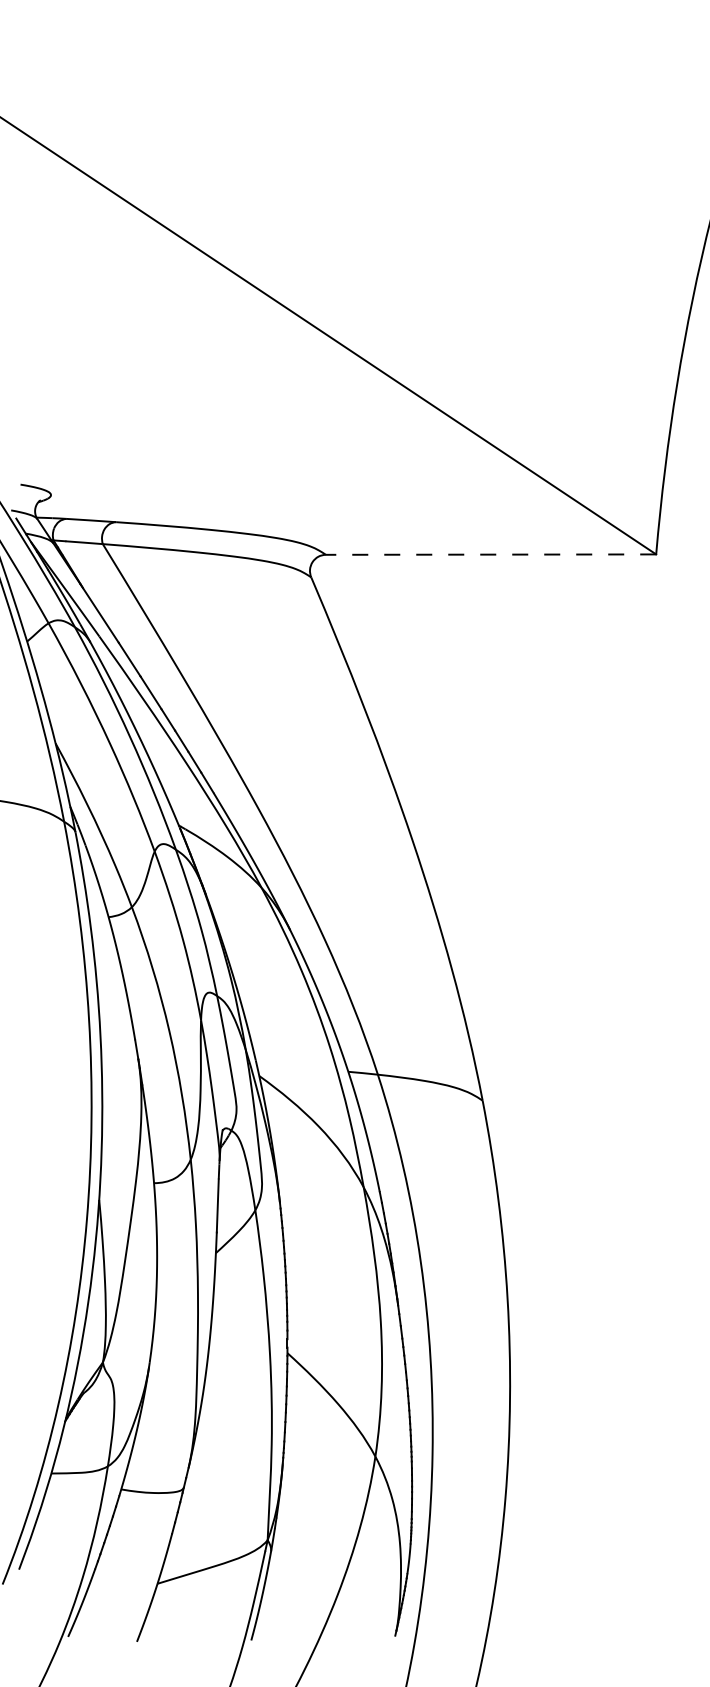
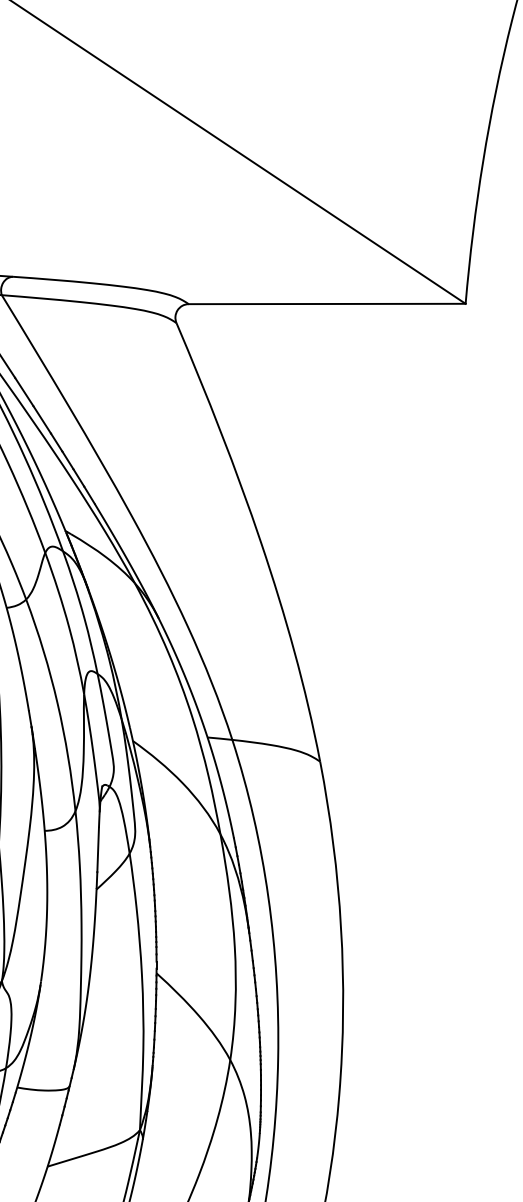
line: (490, 554) -> (326, 303), dashed -> solid

